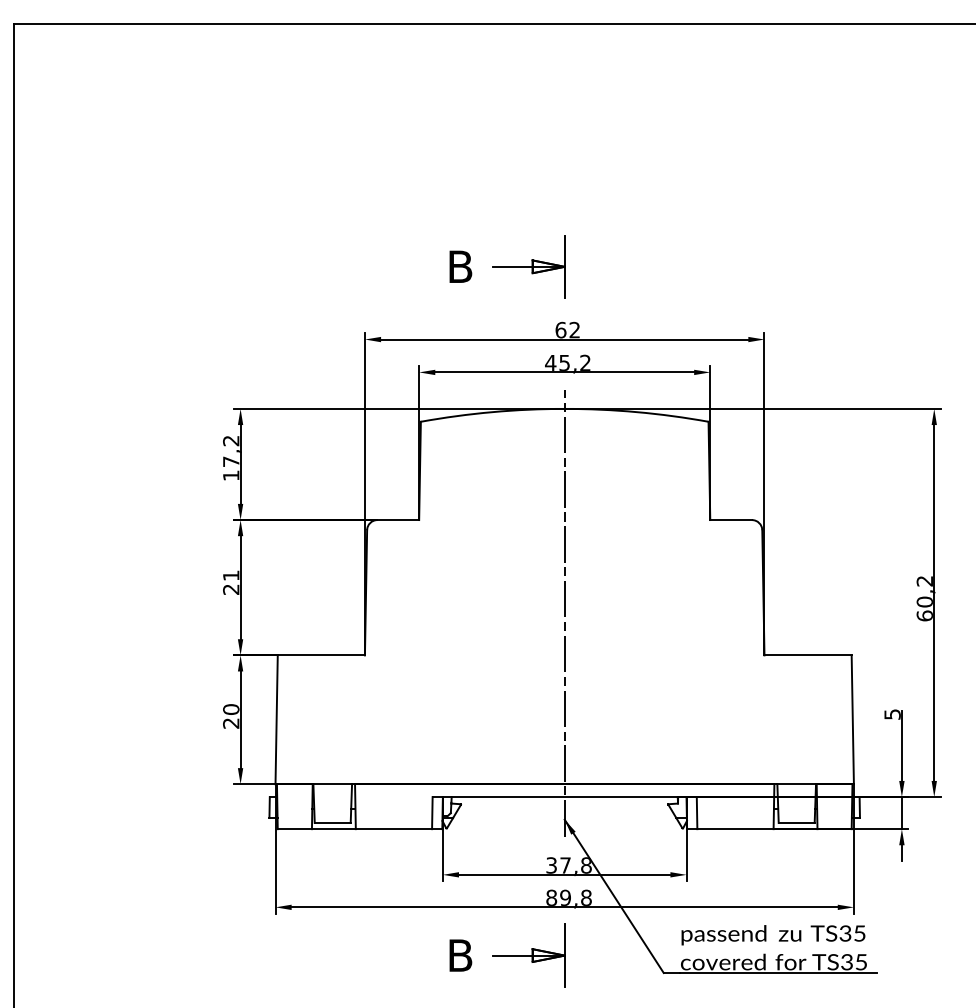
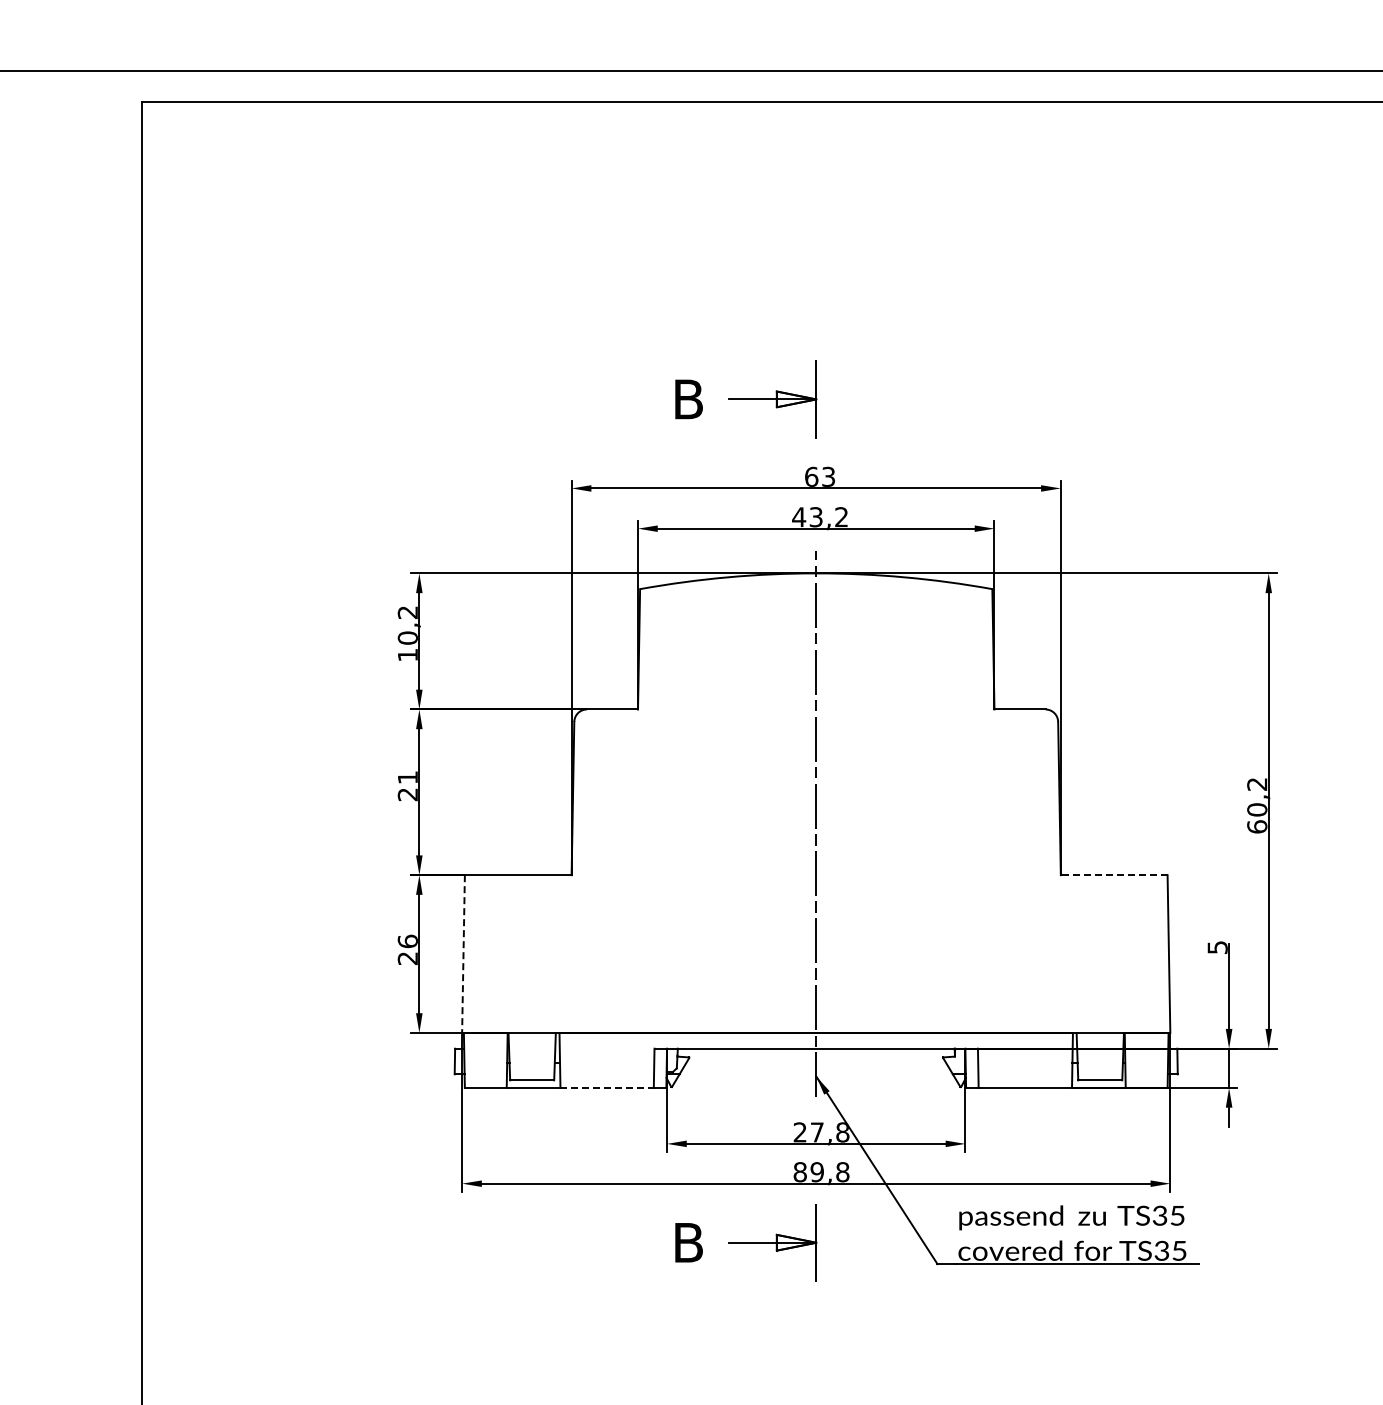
text: (574, 329) -> (828, 476), 62 -> 63
text: (564, 362) -> (816, 516), 45,2 -> 43,2
text: (230, 461) -> (407, 637), 17,2 -> 10,2
line: (807, 655) -> (1113, 875), solid -> dashed
text: (230, 709) -> (407, 941), 20 -> 26
line: (276, 720) -> (463, 954), solid -> dashed
line: (394, 828) -> (607, 1087), solid -> dashed
text: (551, 865) -> (799, 1132), 37,8 -> 27,8

